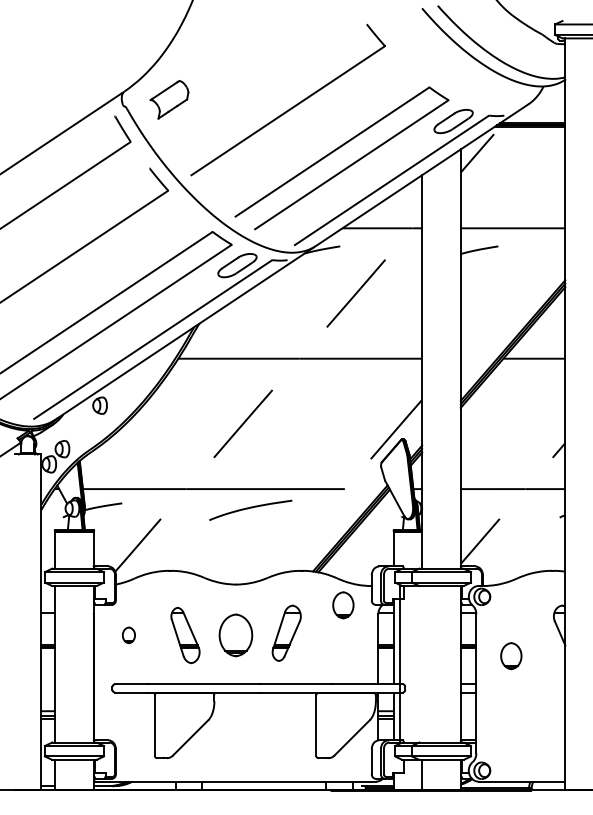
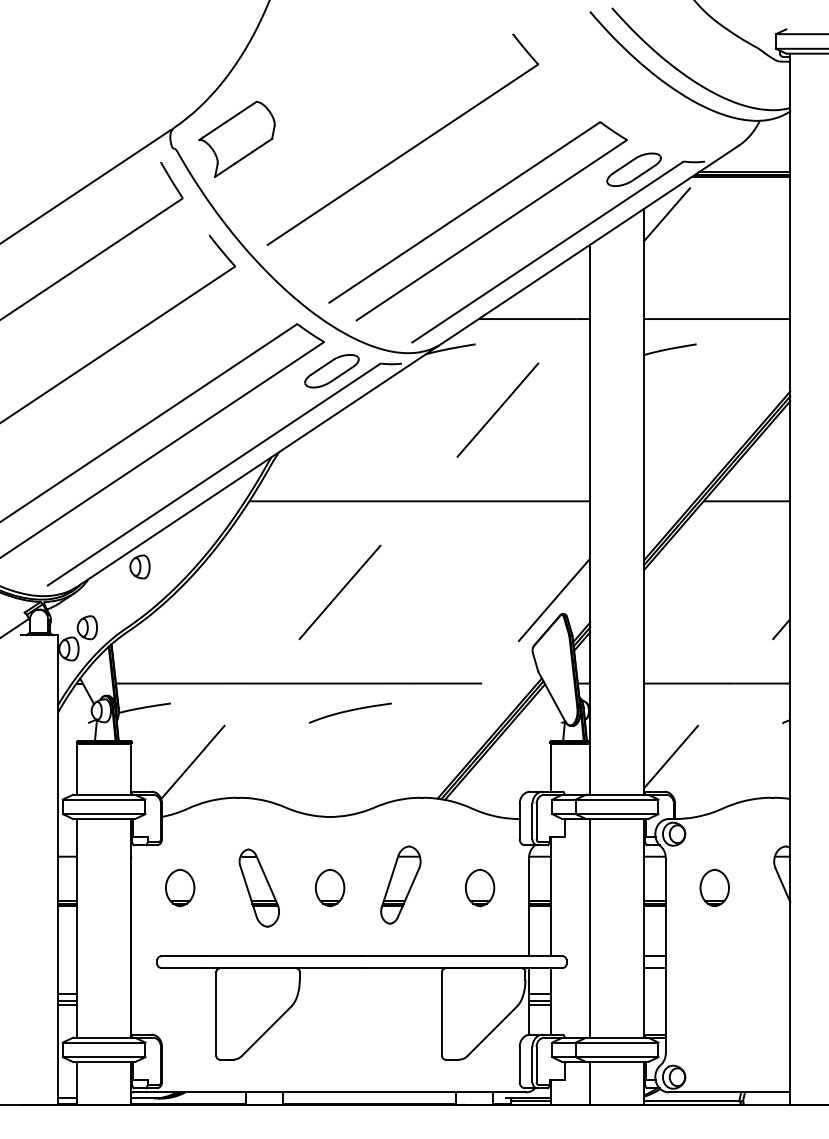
part: (169, 99) -> (236, 139), size x1.43
part: (249, 509) -> (349, 712), size x0.71
part: (343, 604) -> (479, 887), moved
part: (129, 635) -> (180, 887), size x1.67
part: (236, 635) -> (330, 887), size x0.62
part: (511, 655) -> (714, 887), moved
line: (400, 664) -> (590, 928), moved

